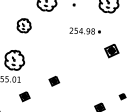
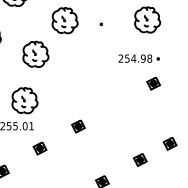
part: (23, 25) -> (35, 53), size x1.43
part: (84, 31) -> (138, 58), moved
part: (111, 50) -> (153, 83), size x0.71
part: (122, 96) -> (169, 143), size x1.67

